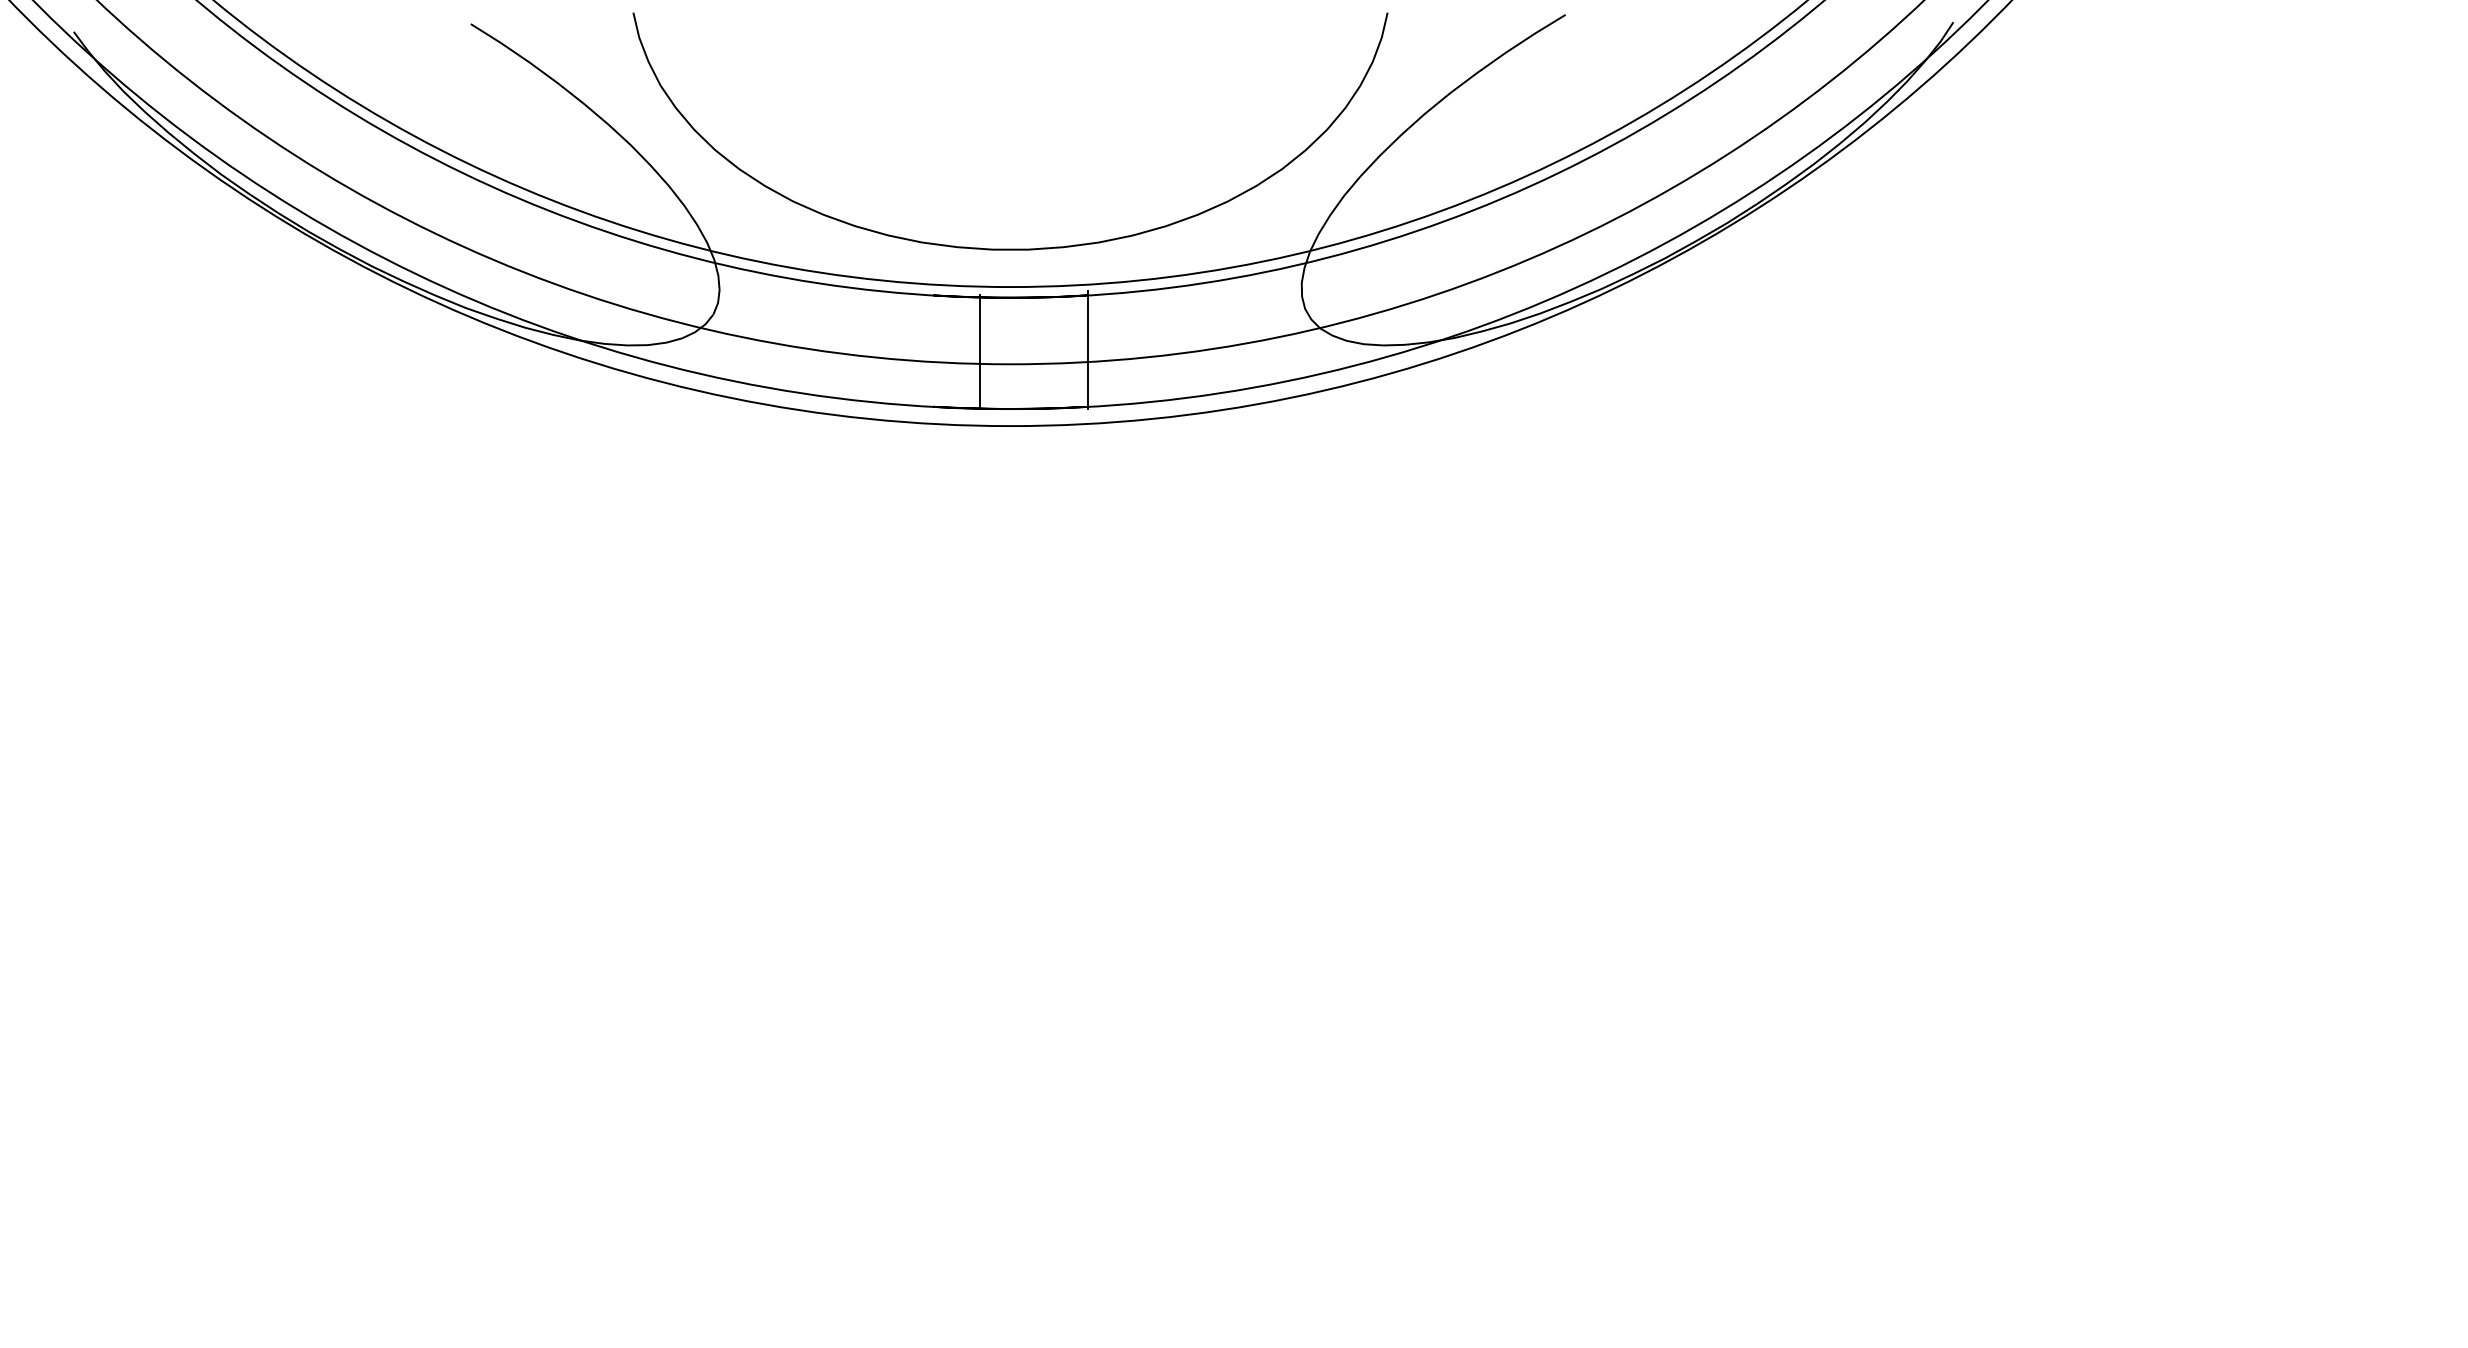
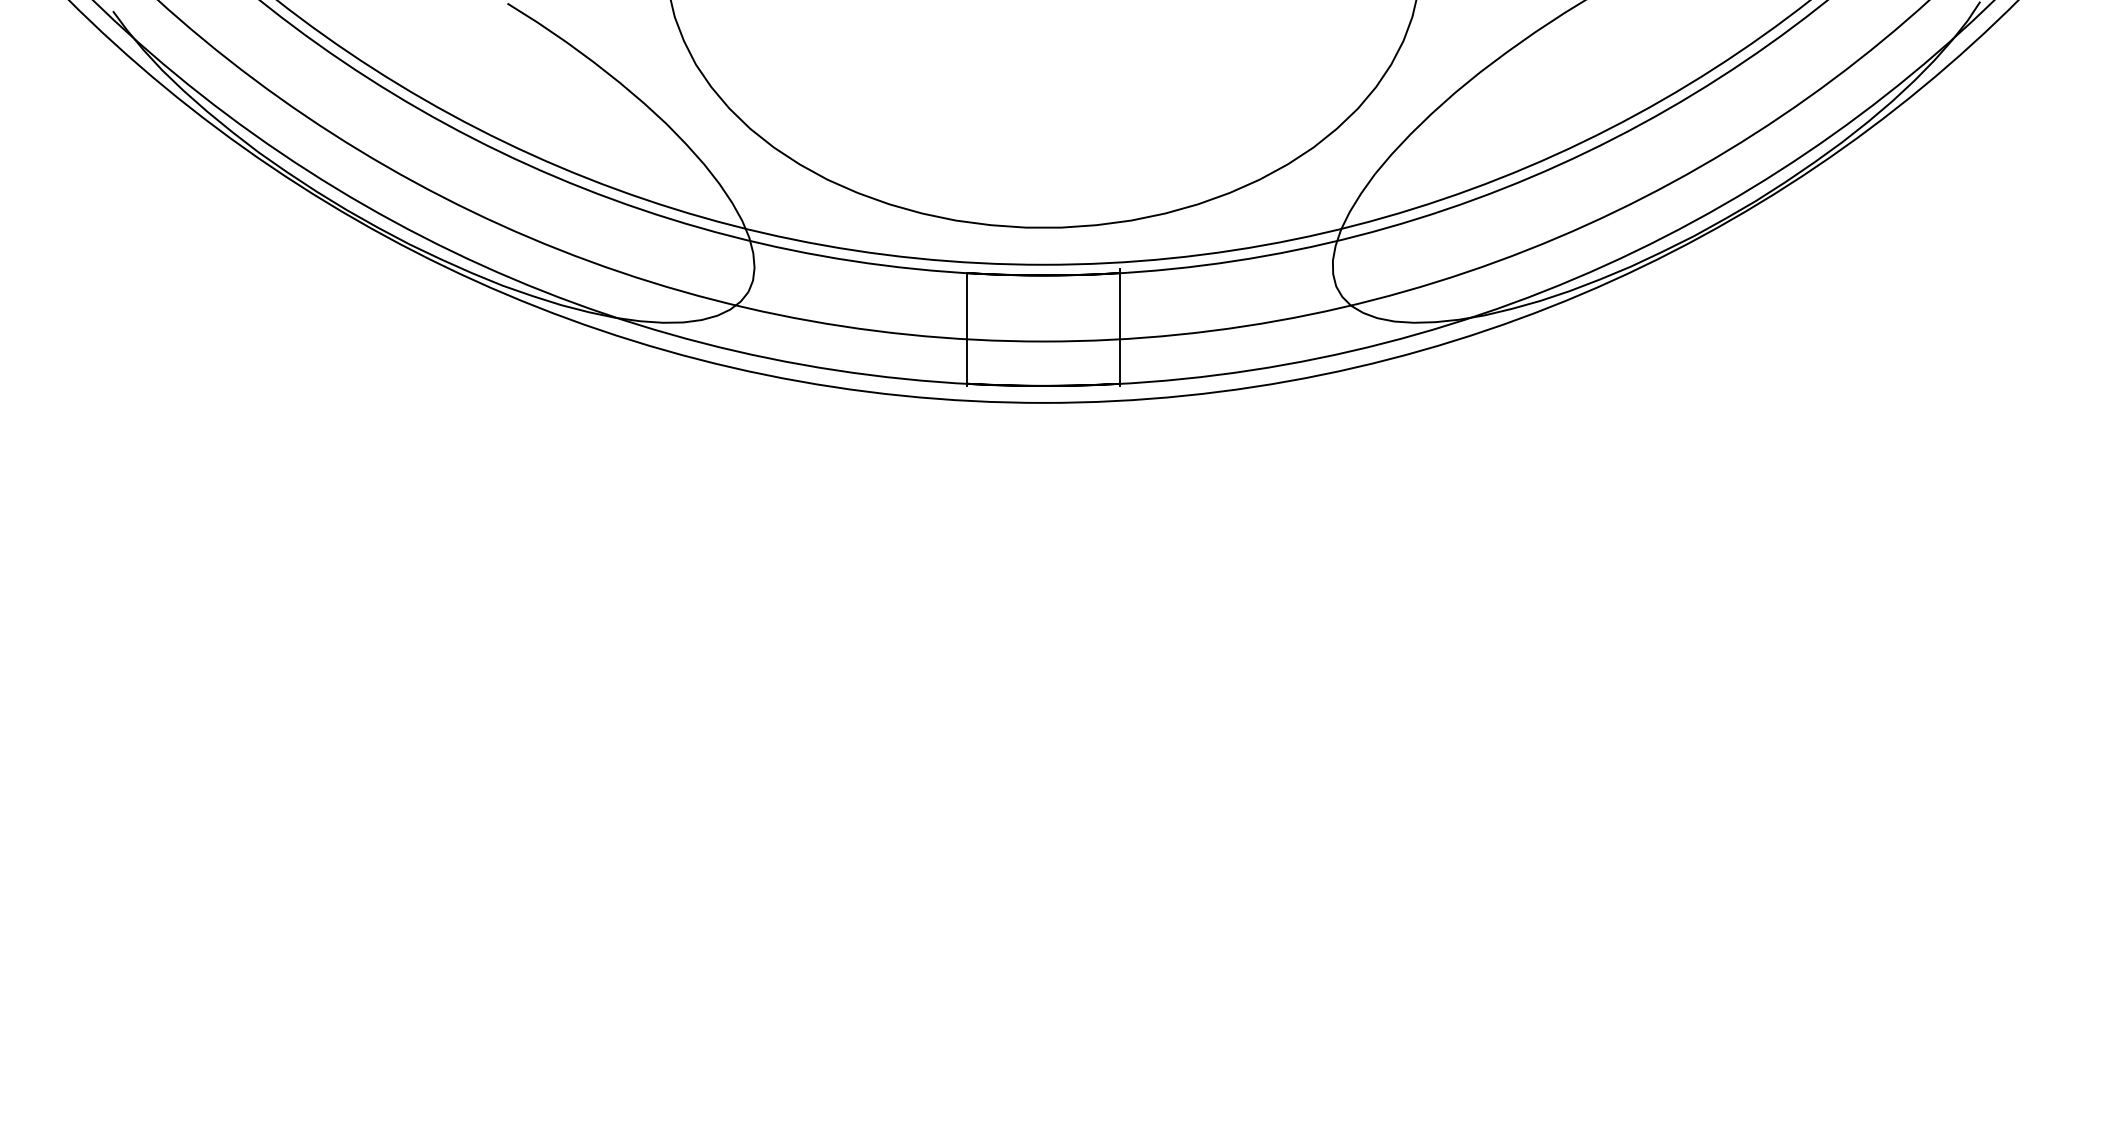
line: (980, 352) -> (967, 329), moved

